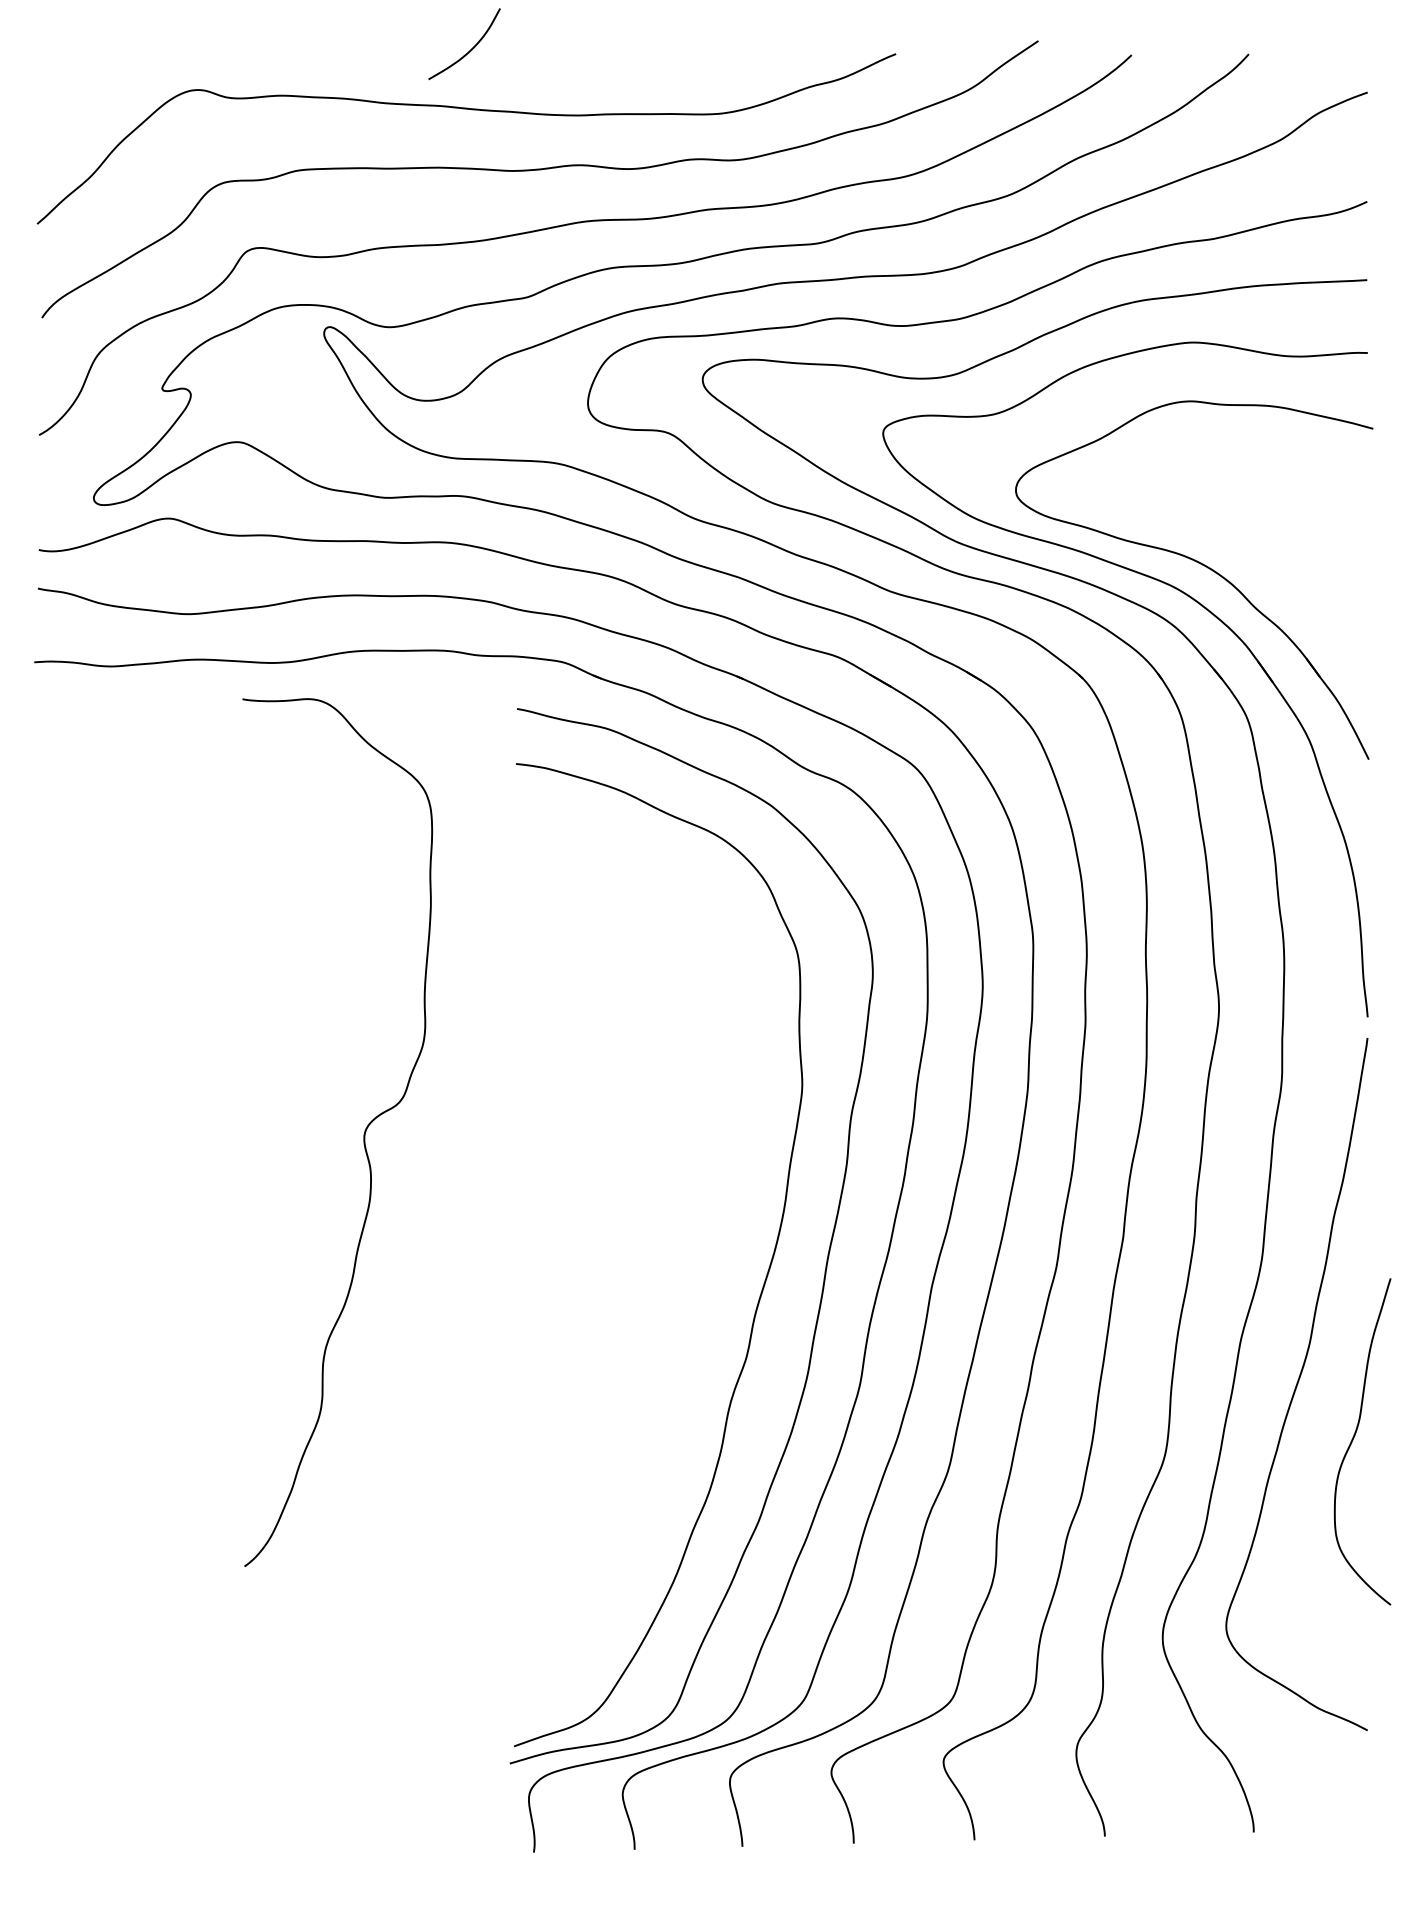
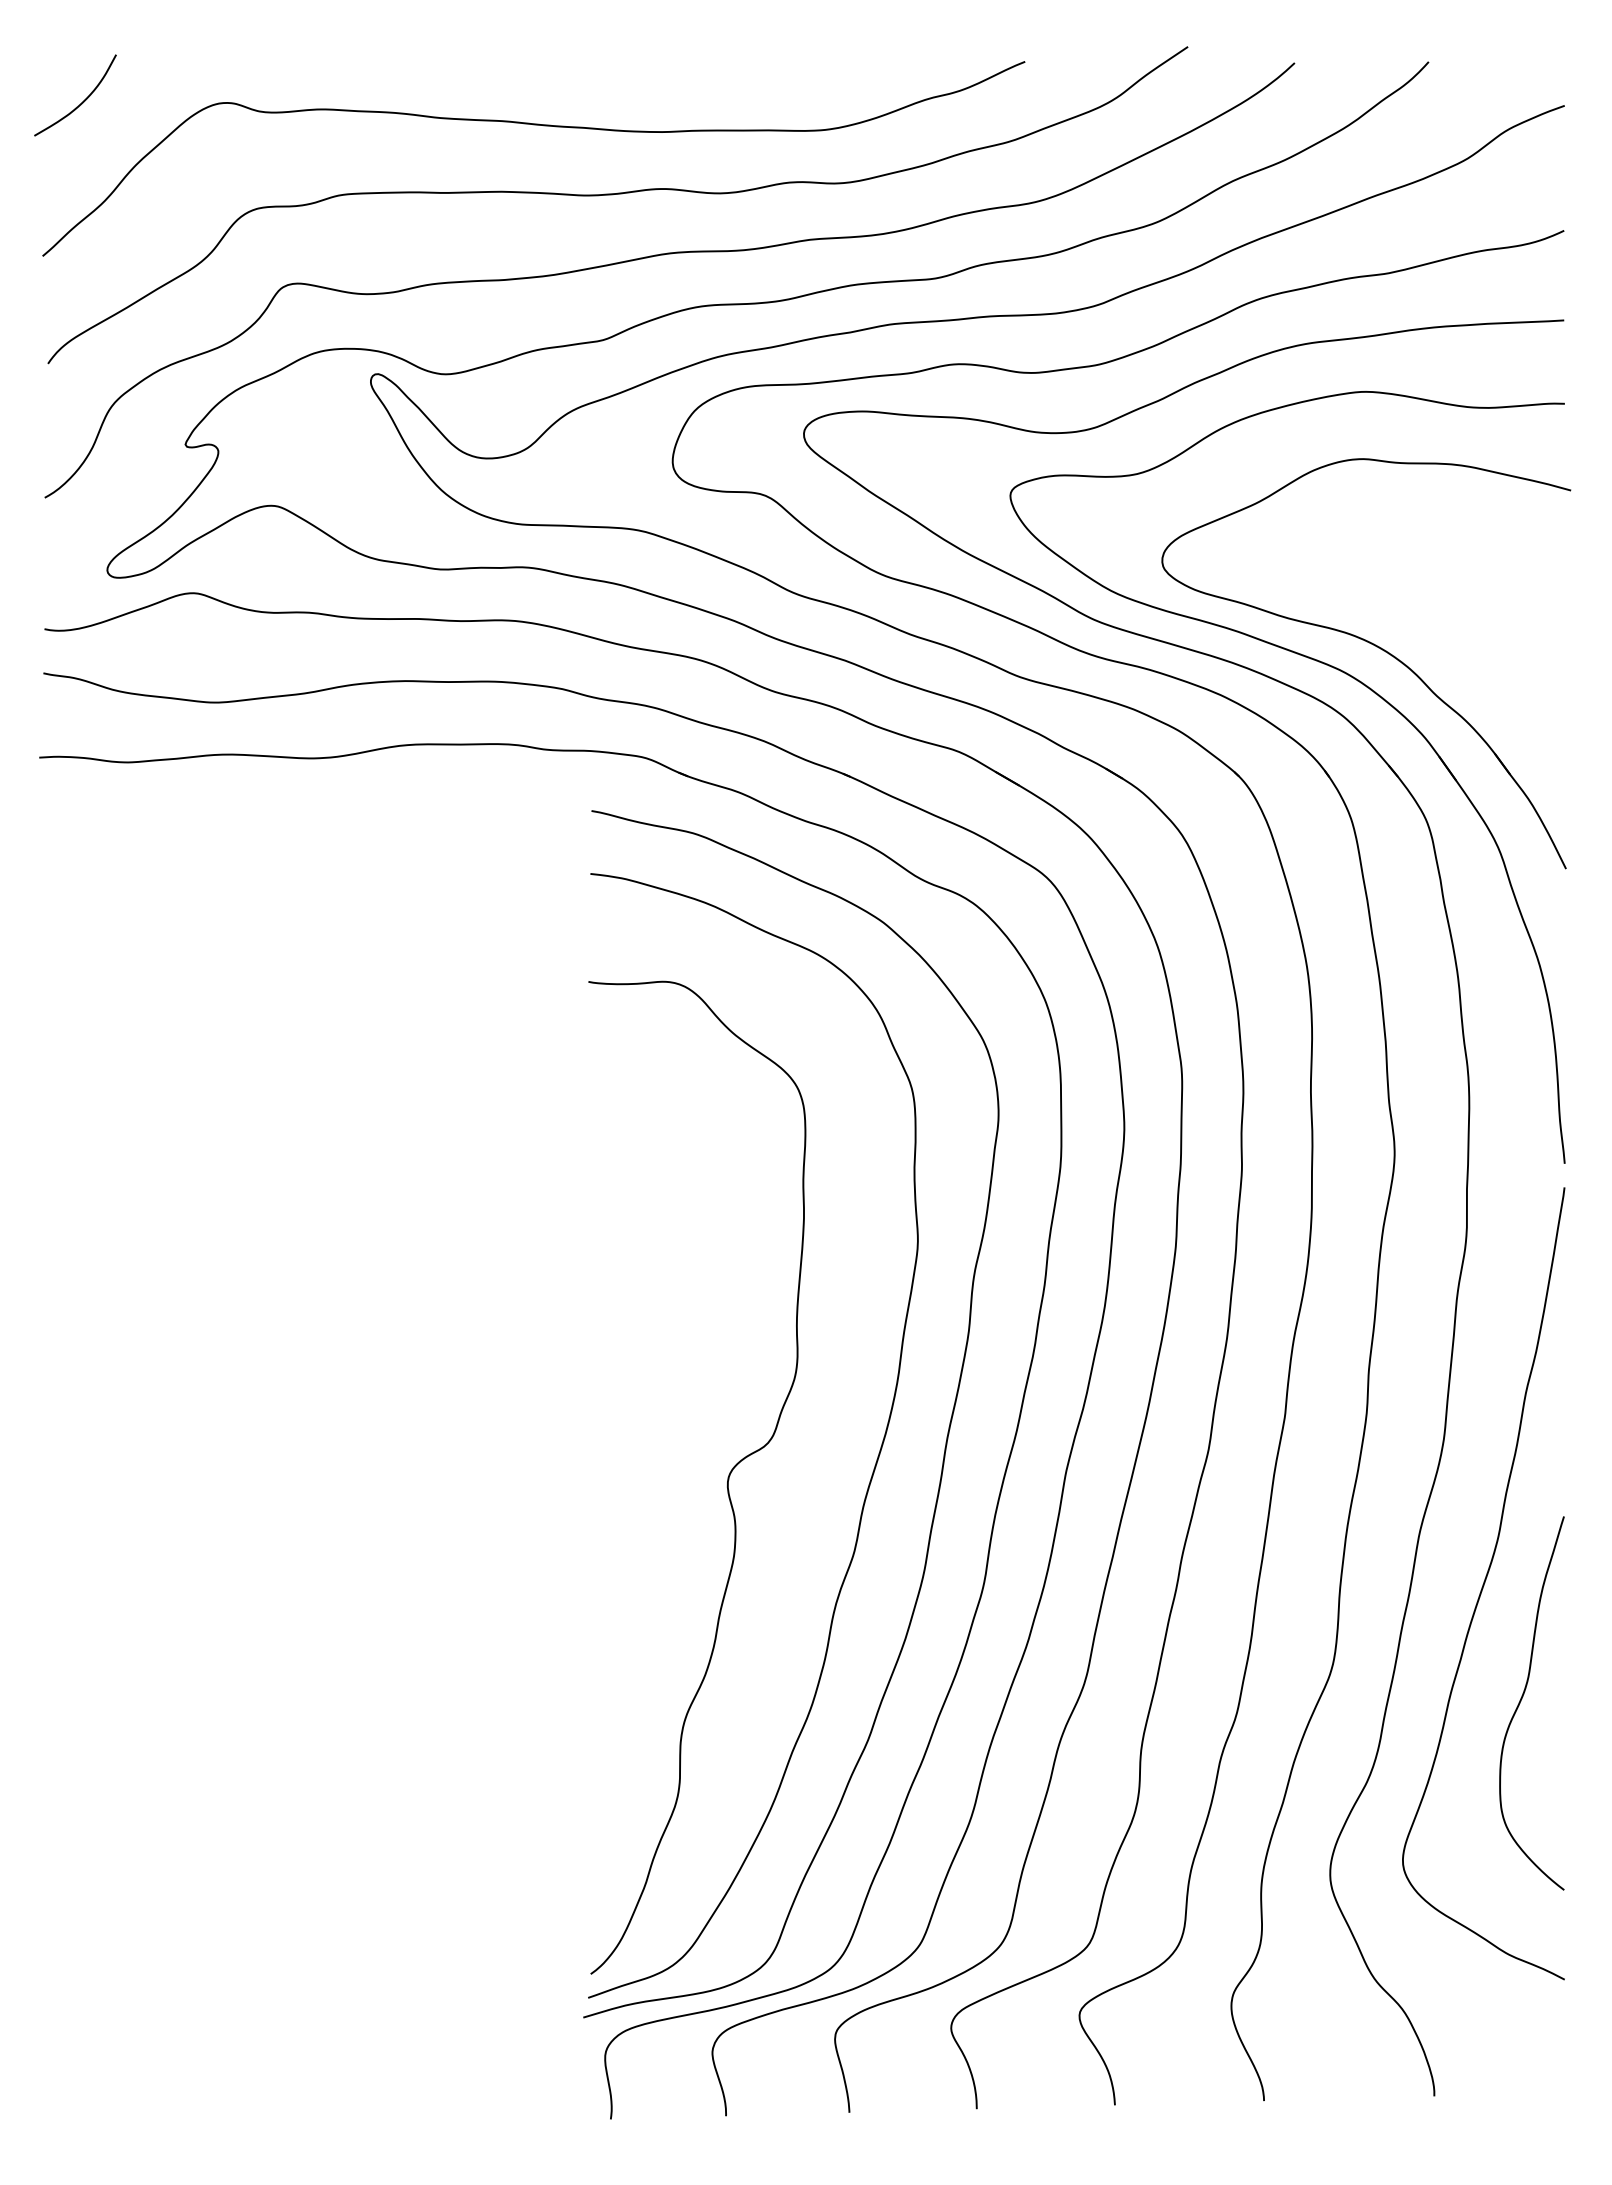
curve: (470, 49) -> (82, 101), moved
curve: (364, 1132) -> (727, 1477), moved
curve: (1354, 1438) -> (1522, 1699), moved

